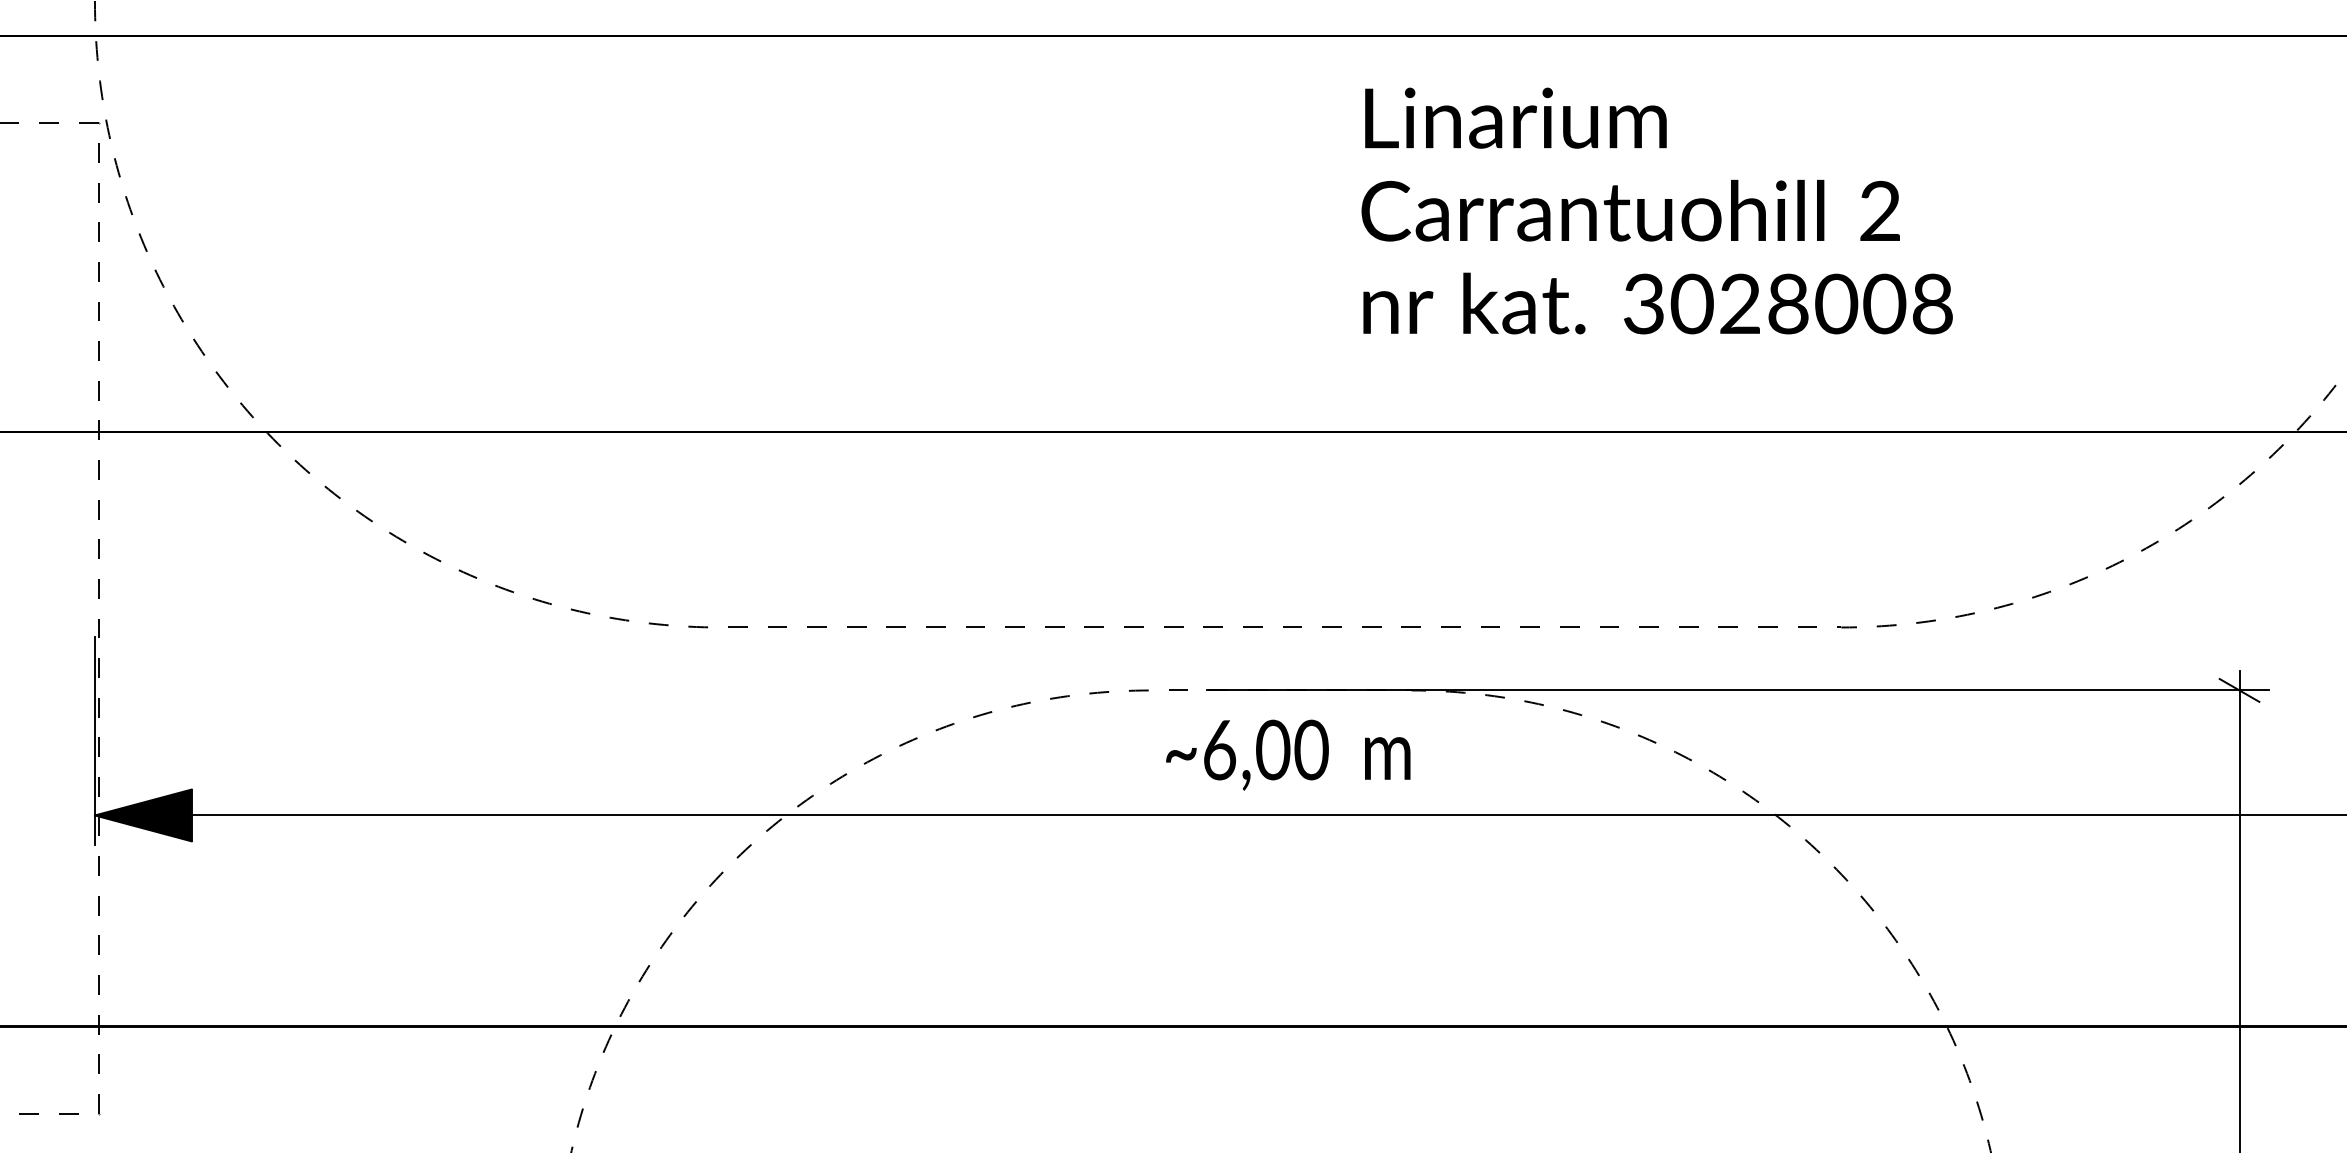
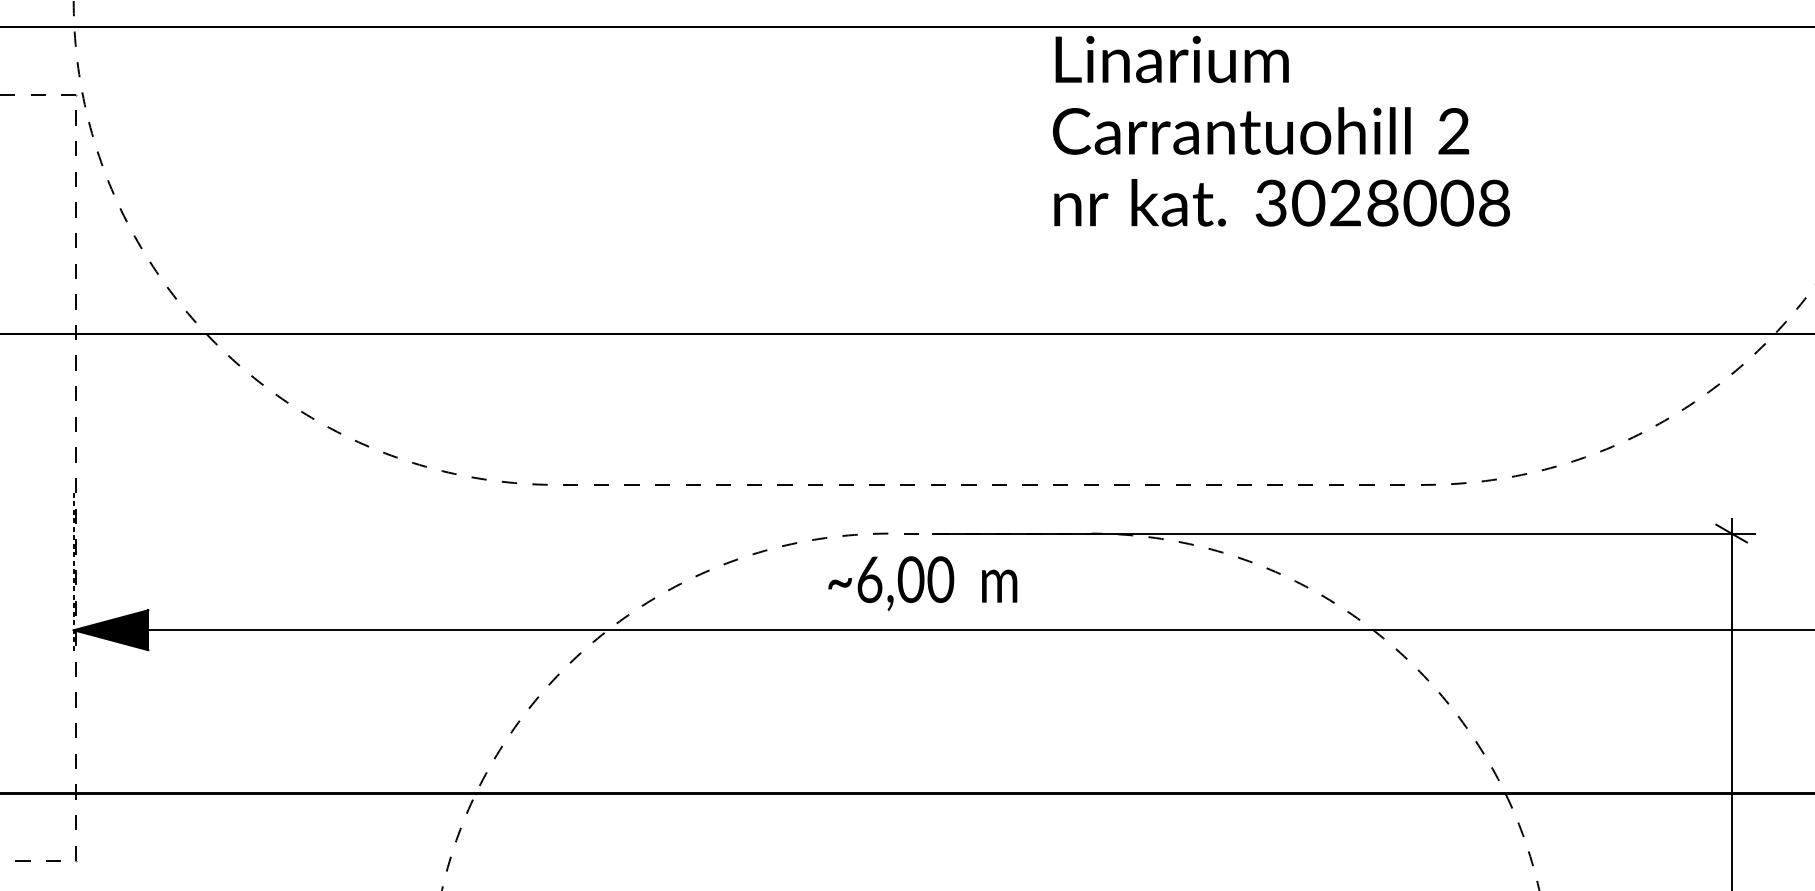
text: (1656, 210) -> (1280, 130), moved
line: (94, 741) -> (73, 573), solid -> dashed
text: (1288, 754) -> (922, 583), moved

